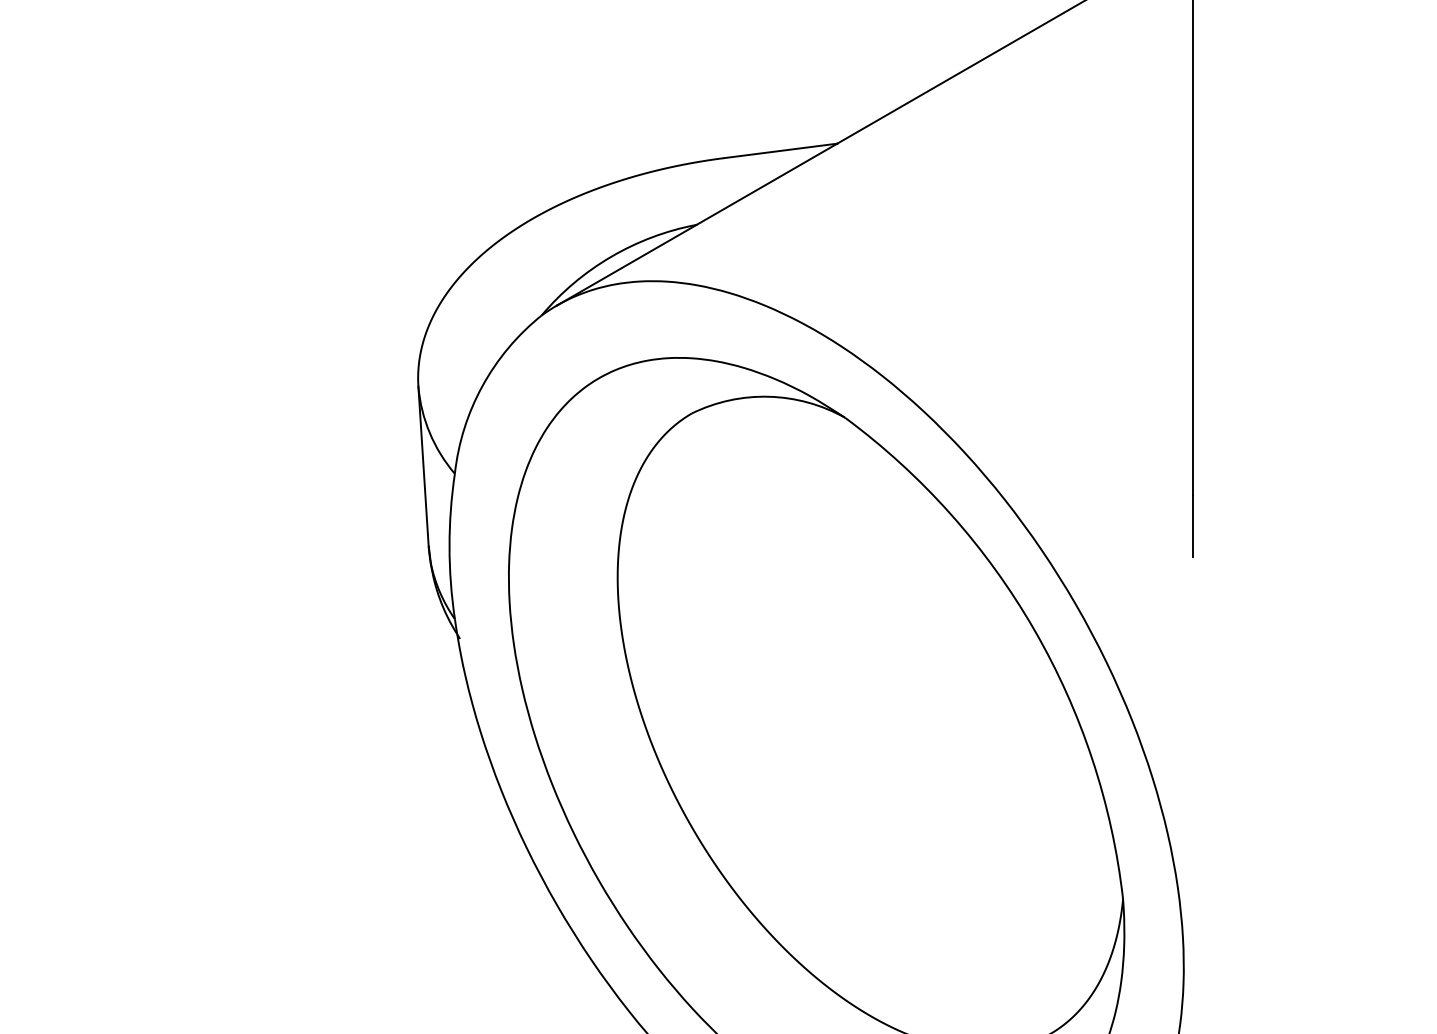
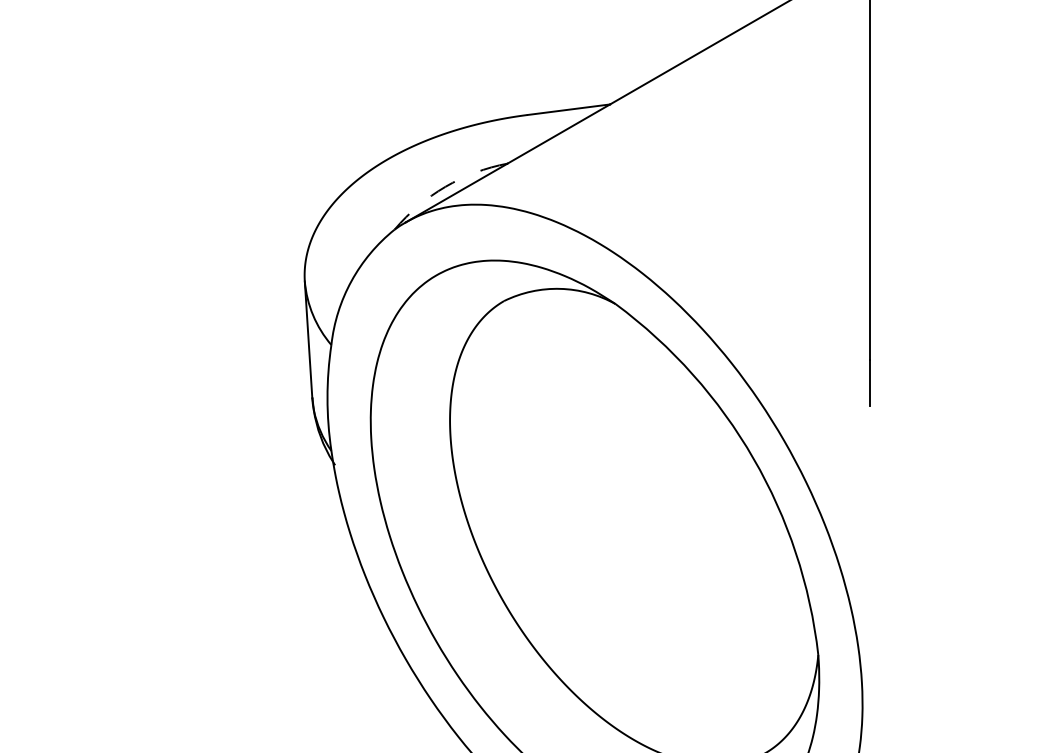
arc: (611, 256) -> (445, 186), solid -> dashed

